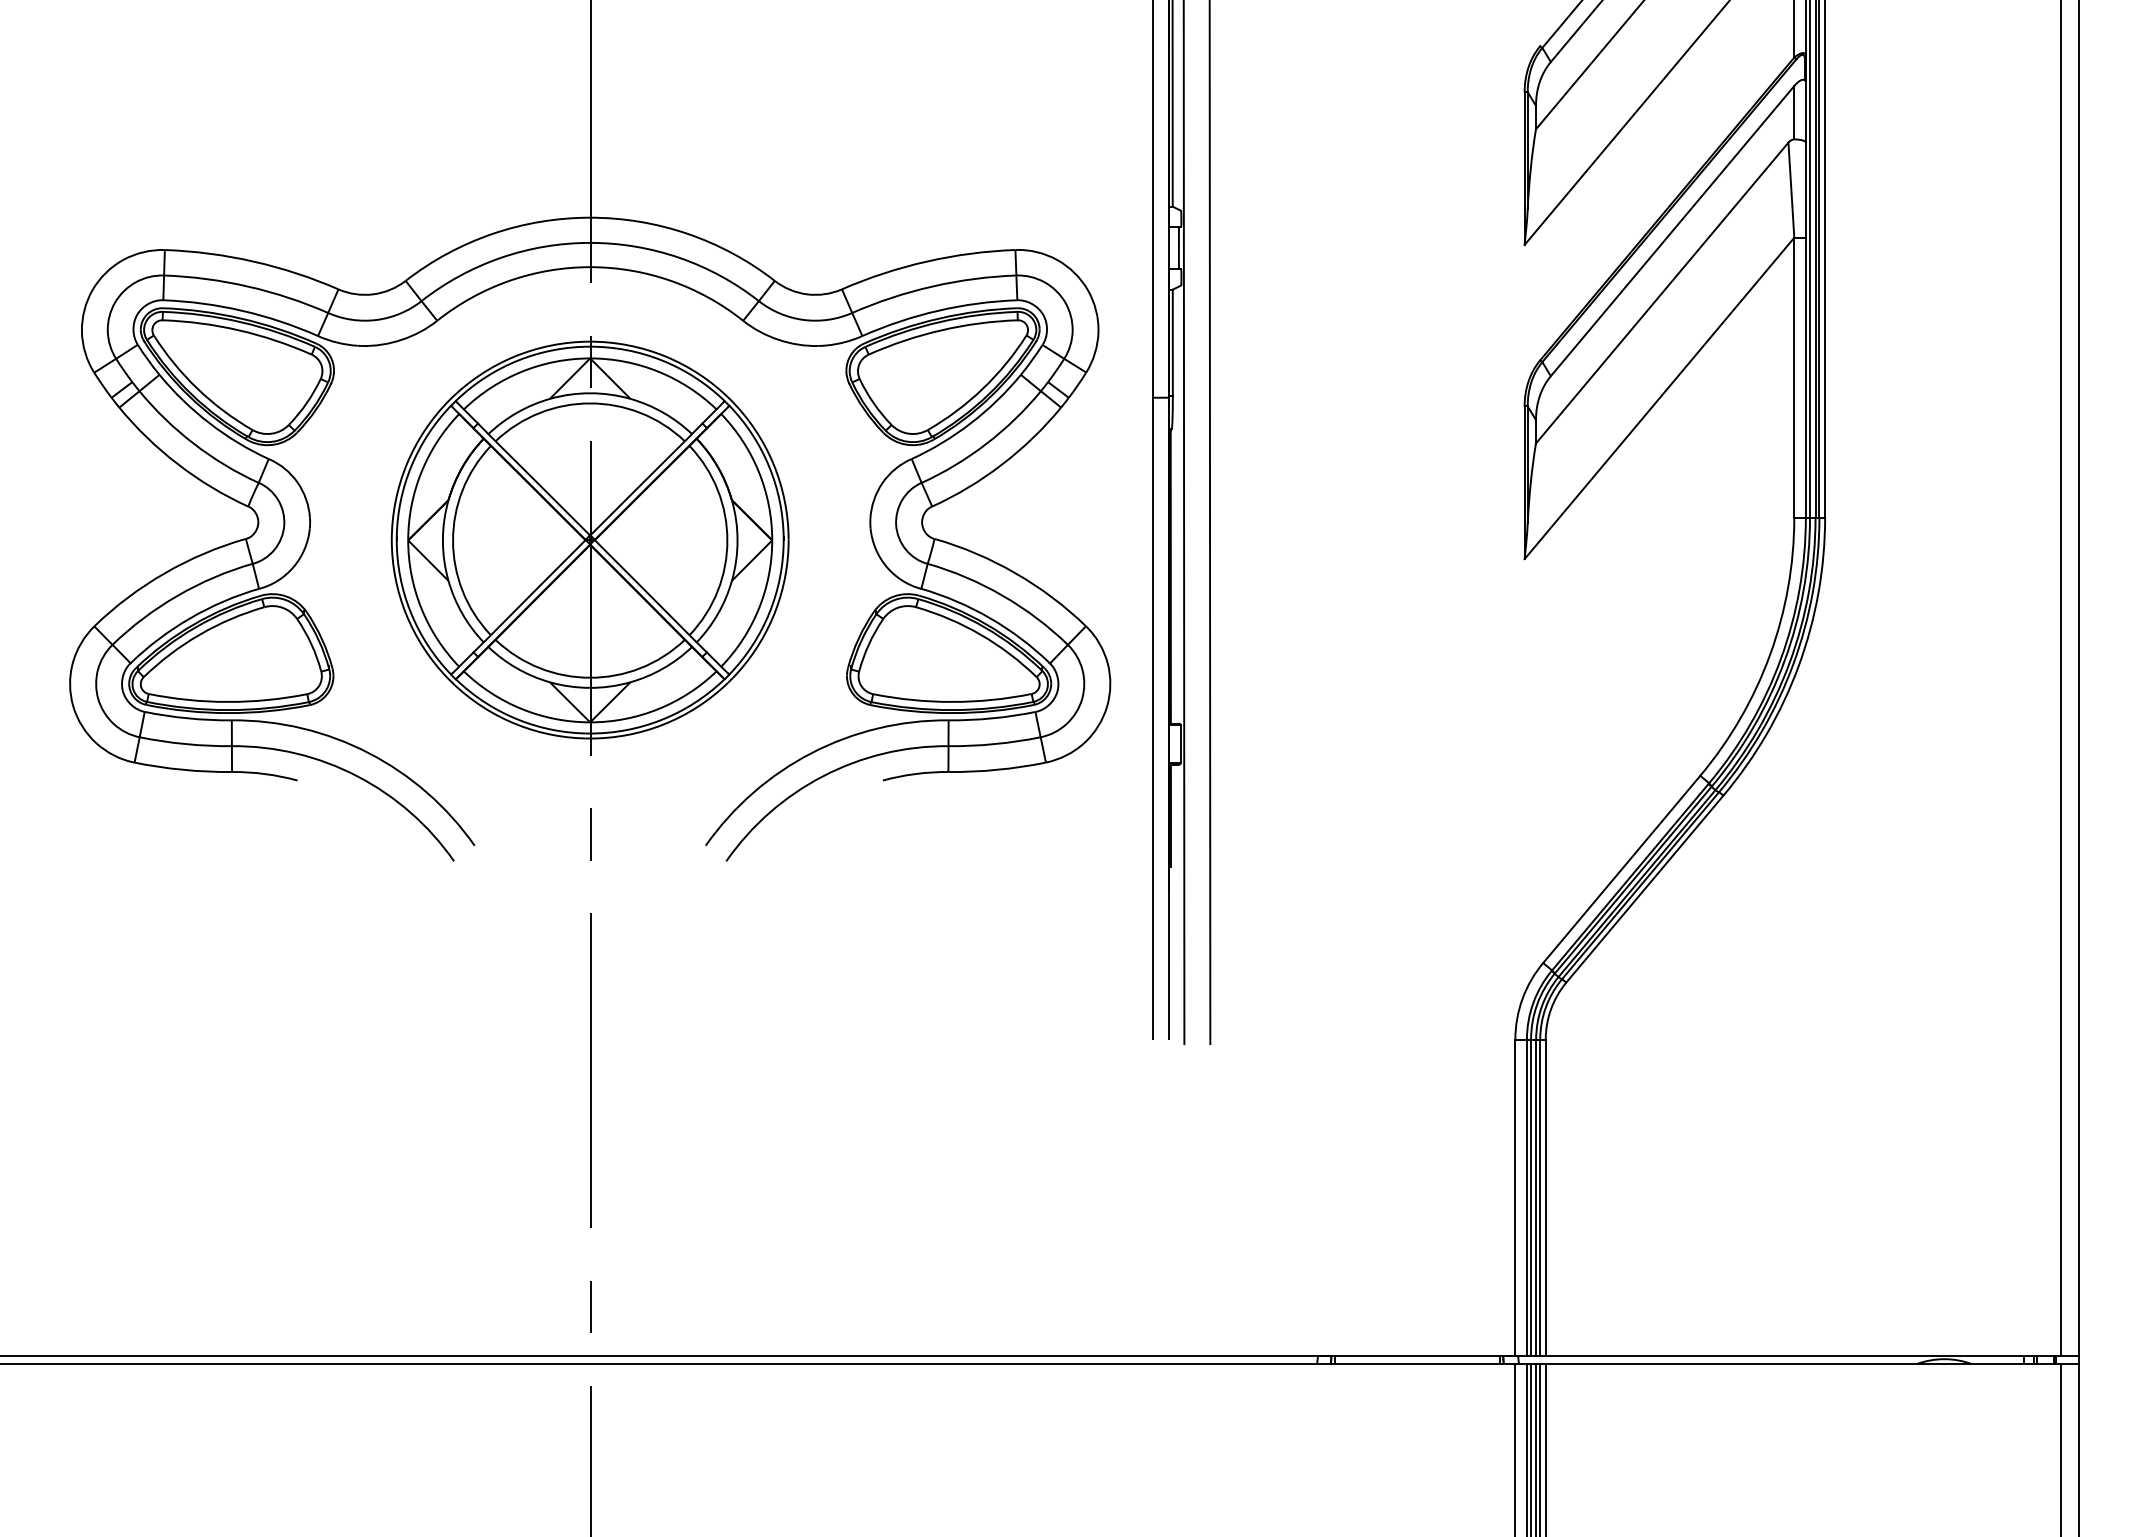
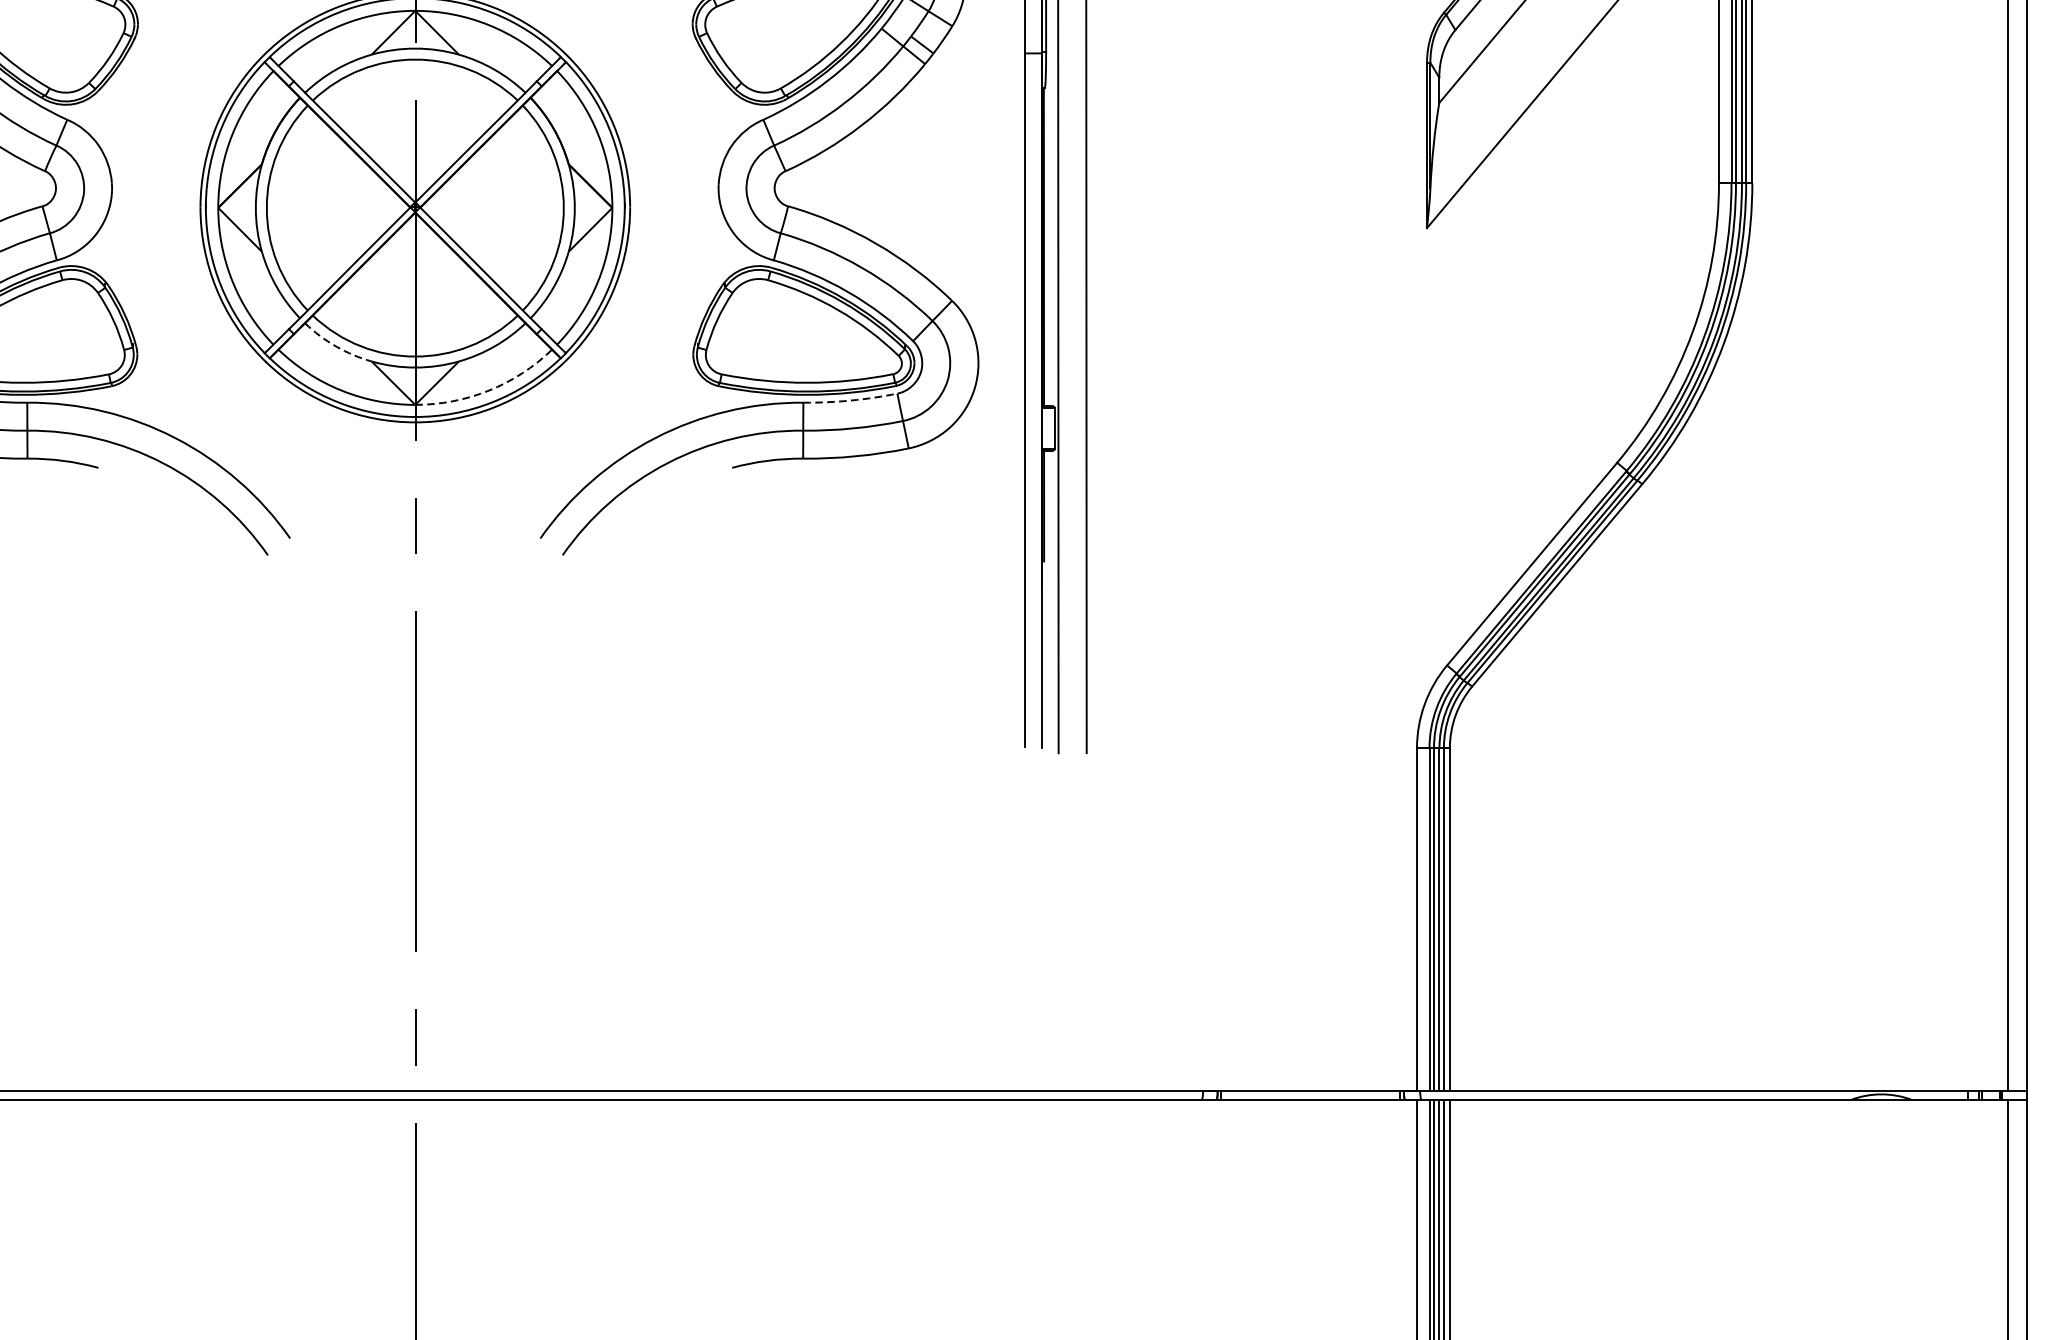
arc: (517, 668) -> (336, 346), solid -> dashed
arc: (658, 709) -> (489, 390), solid -> dashed
arc: (992, 718) -> (850, 400), solid -> dashed

